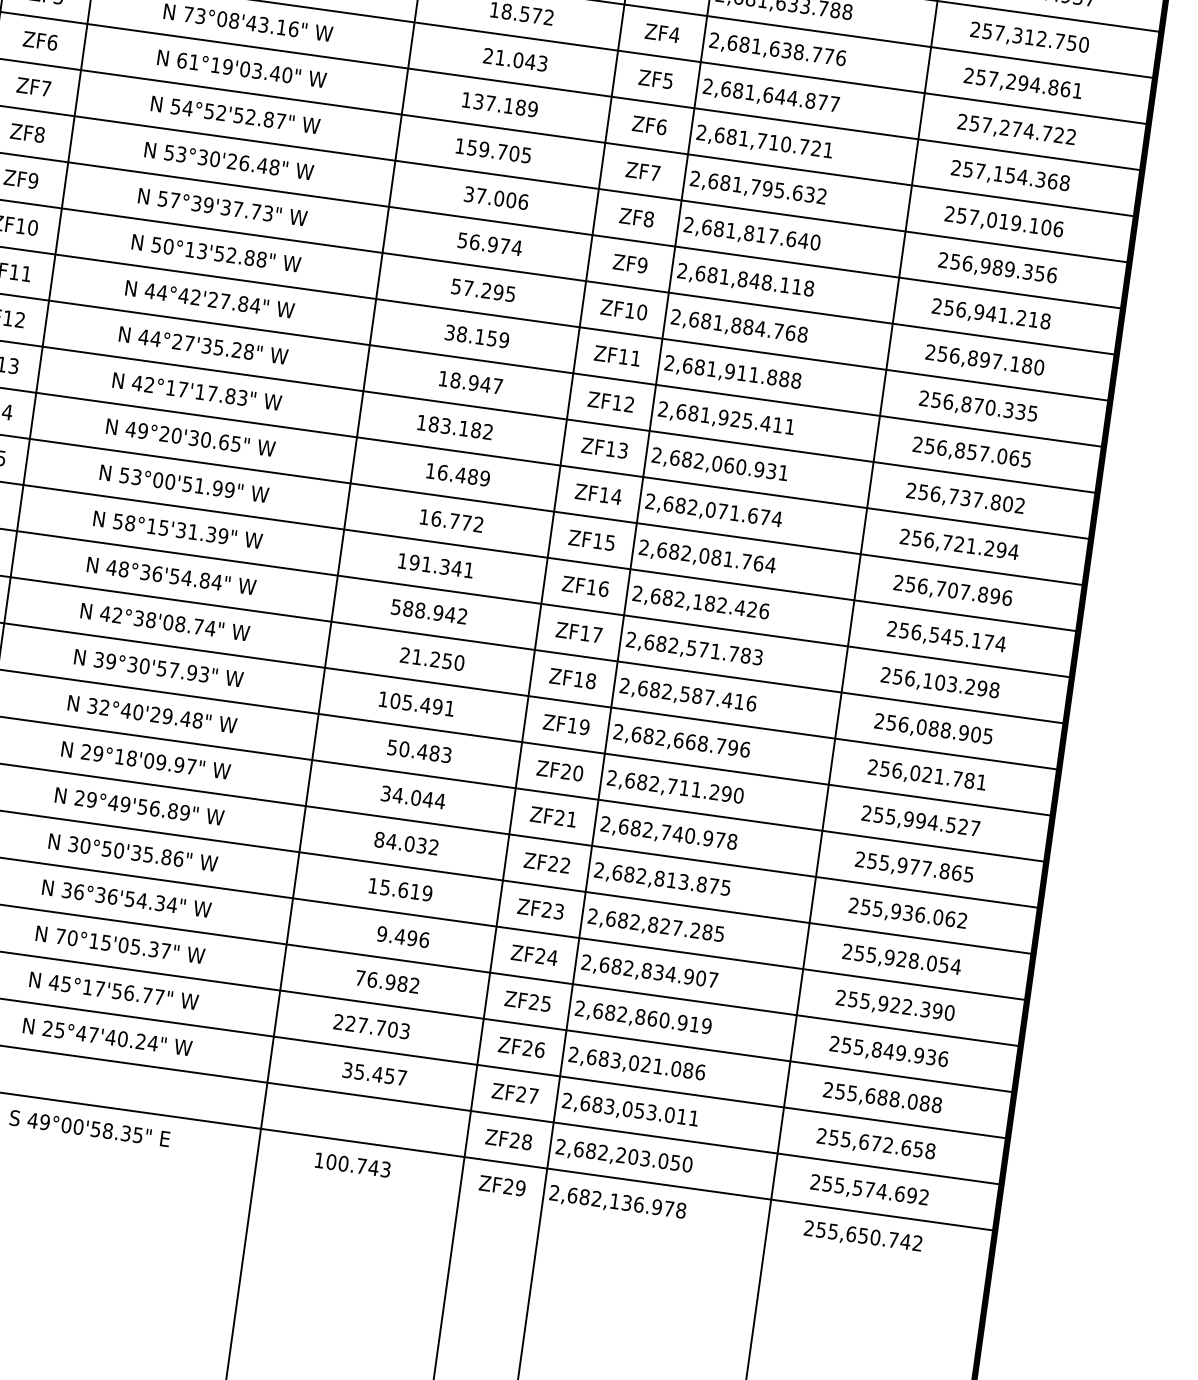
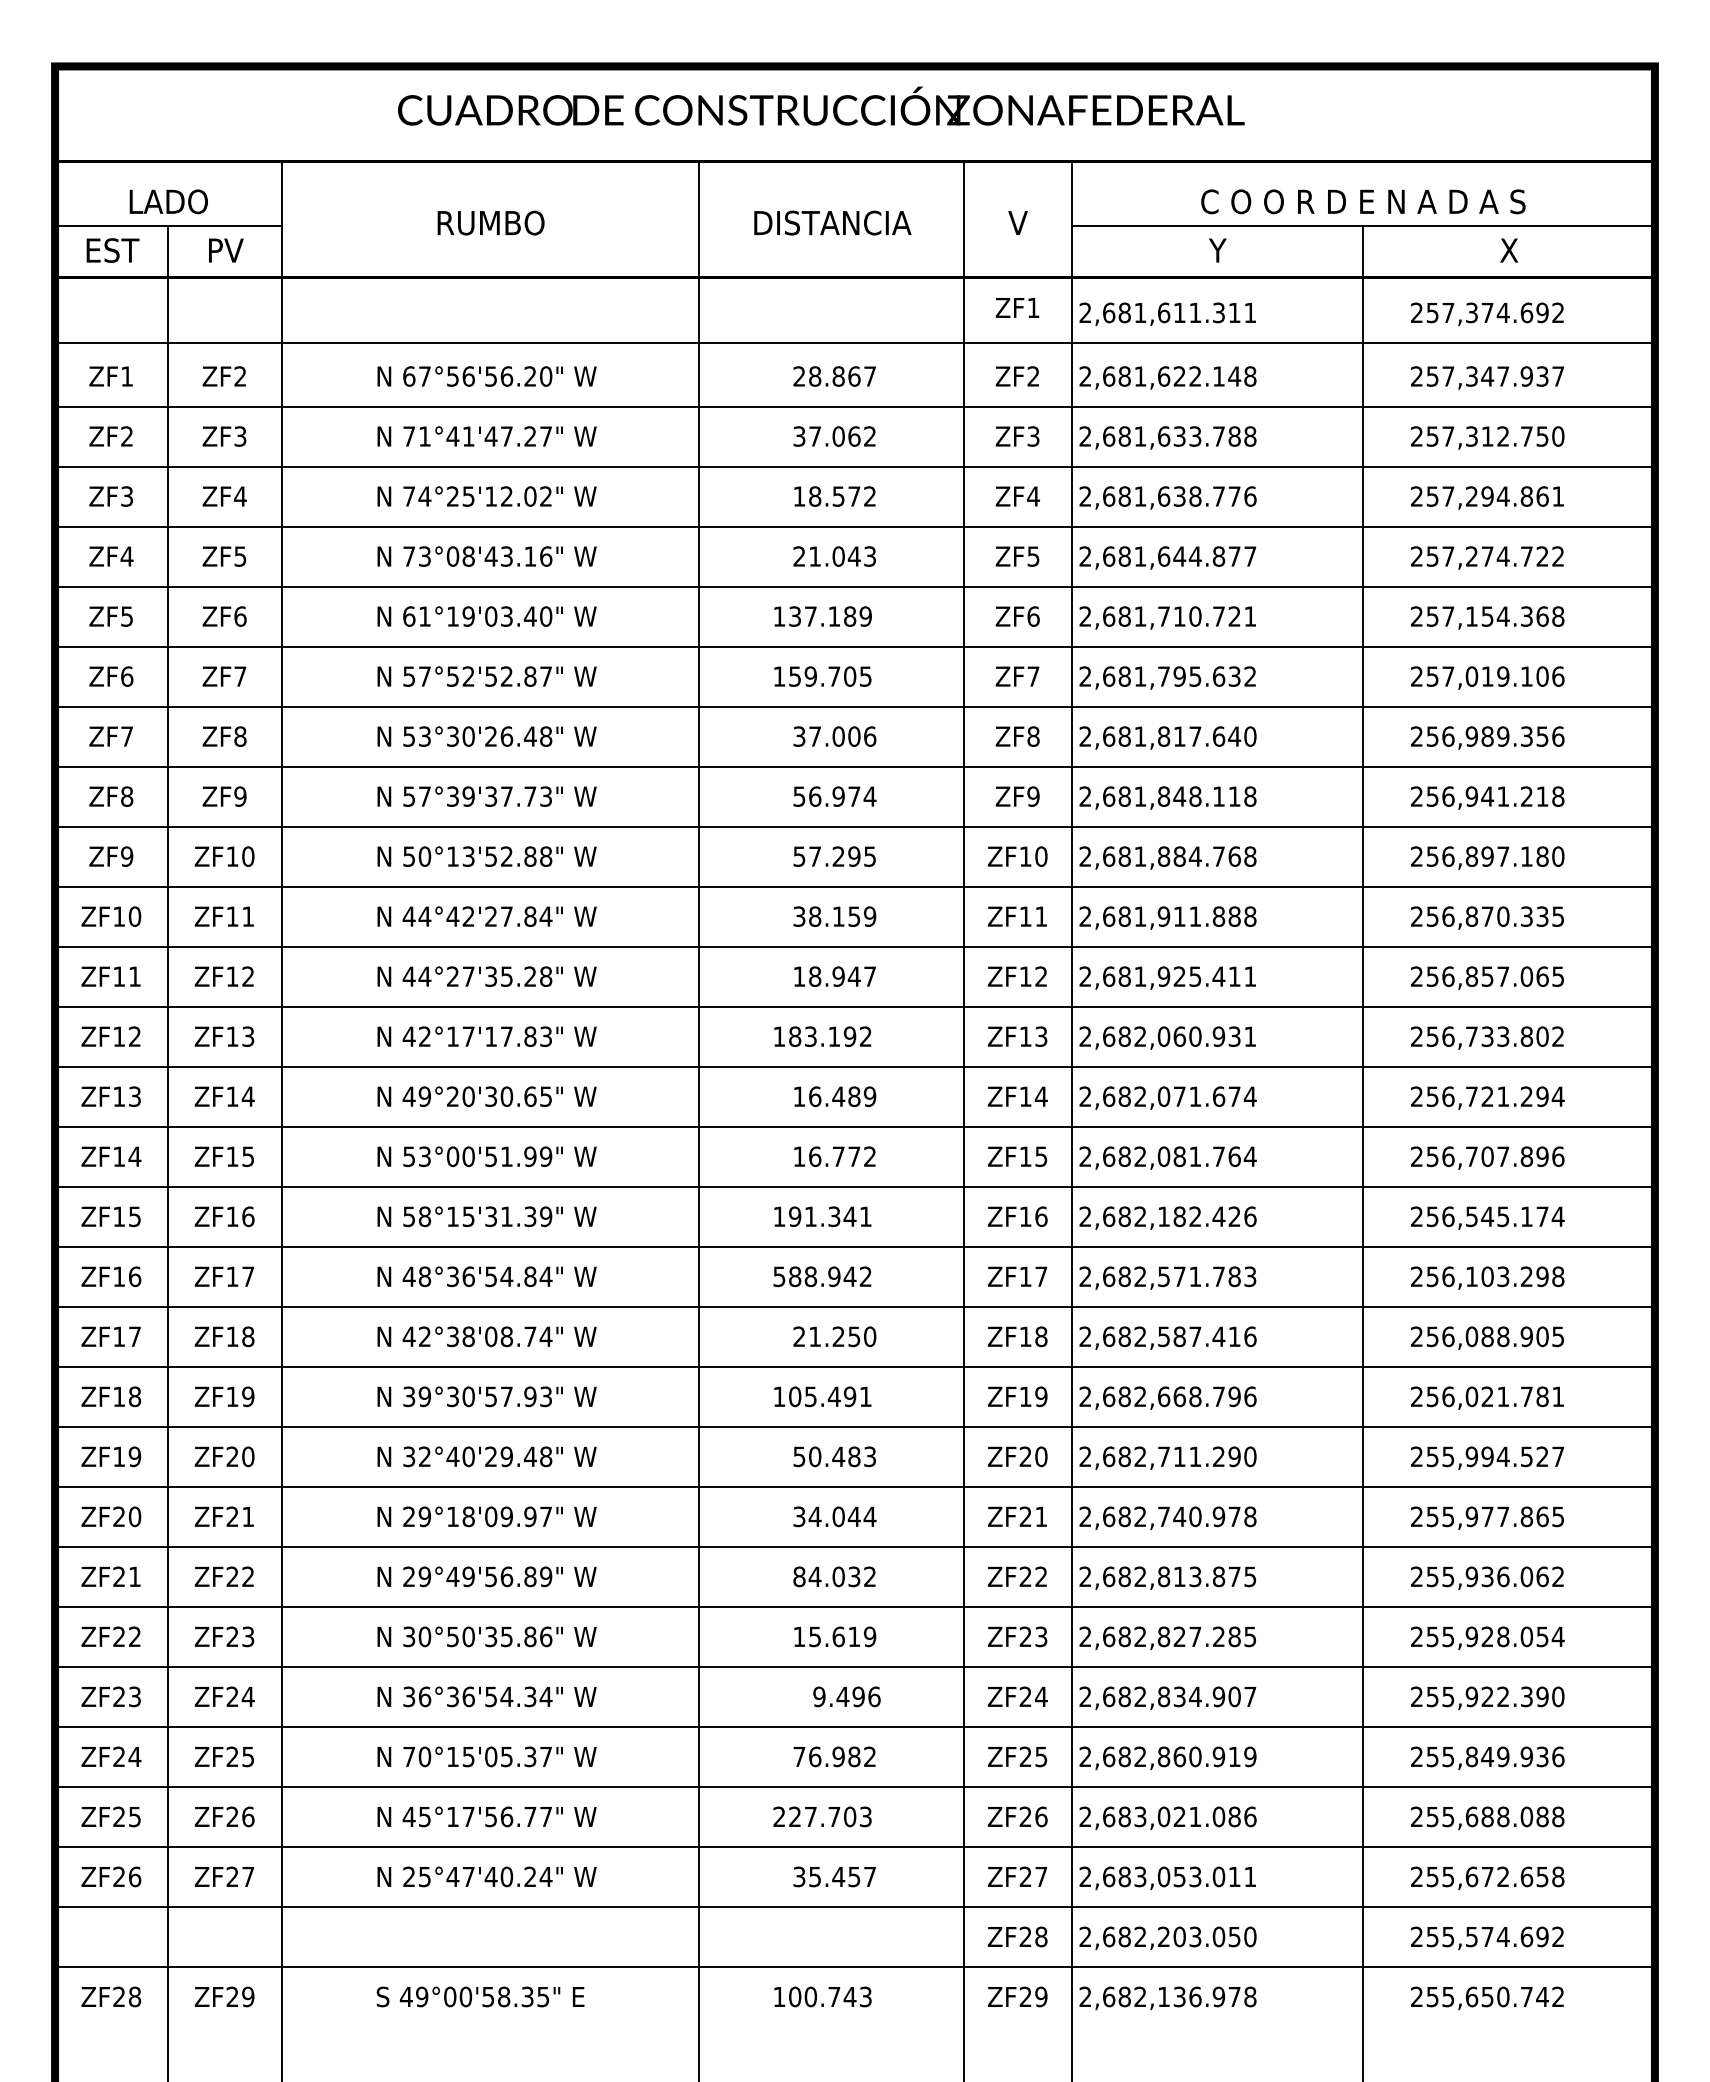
text: (187, 108) -> (424, 676), 54°52'52.87" -> 57°52'52.87"
text: (475, 430) -> (849, 1036), 183.182 -> 183.192
text: (978, 499) -> (1503, 1036), 256,737.802 -> 256,733.802

